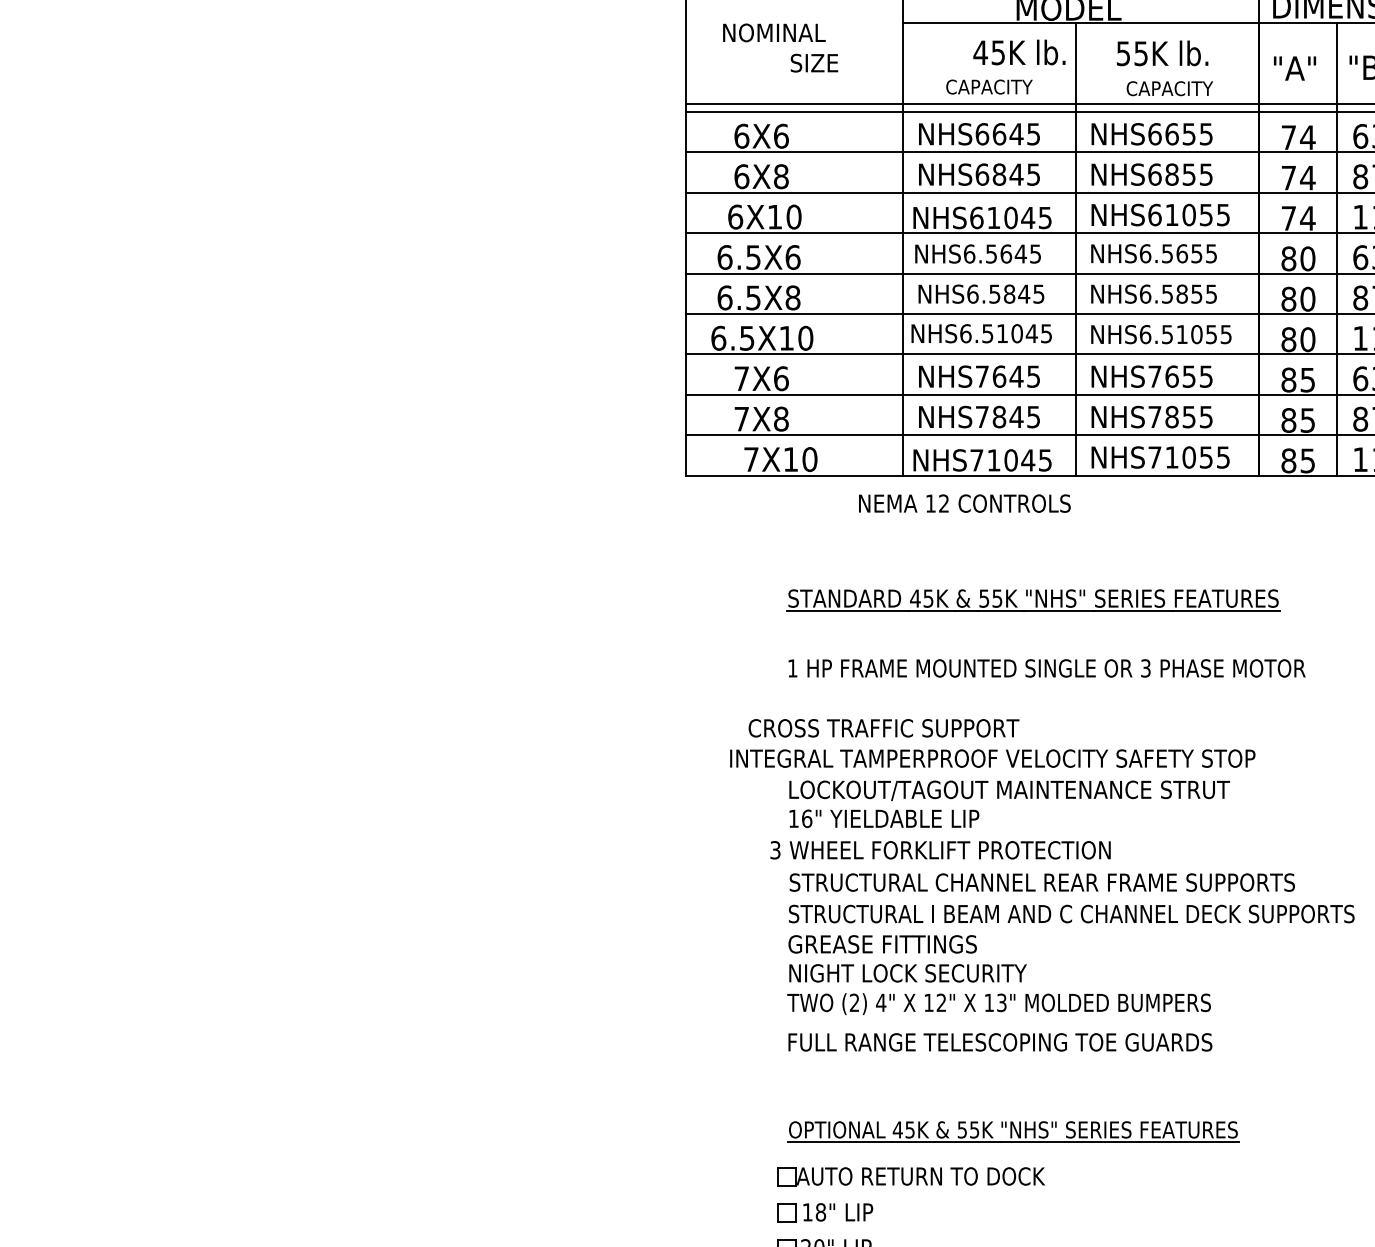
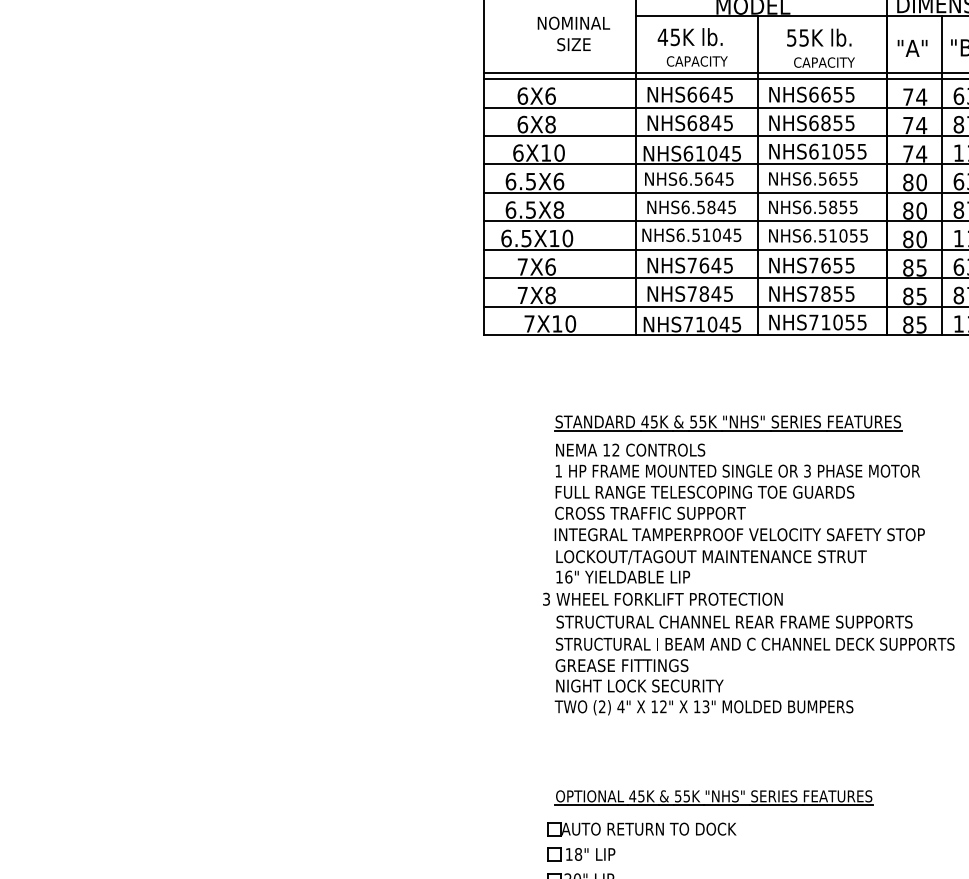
text: (774, 32) -> (573, 23), moved
text: (1019, 52) -> (690, 37), moved
text: (964, 503) -> (630, 450), moved
text: (883, 728) -> (650, 513), moved
text: (992, 758) -> (739, 534), moved
text: (1000, 1042) -> (705, 492), moved

